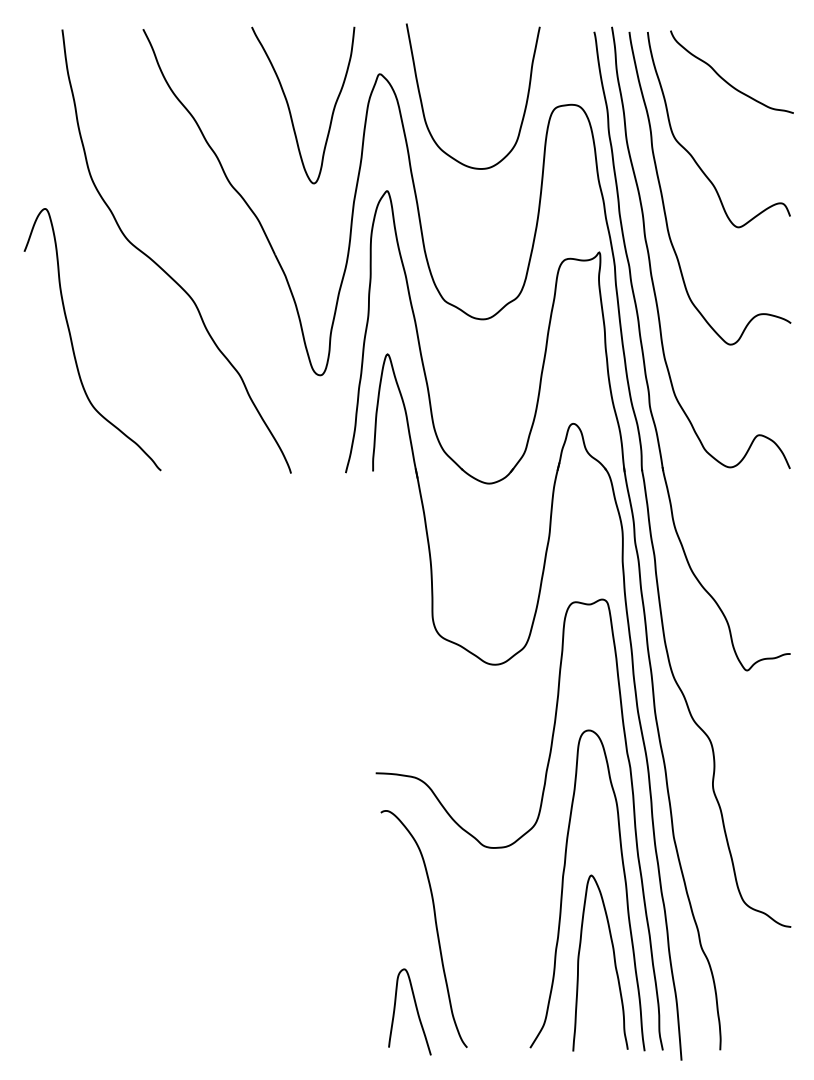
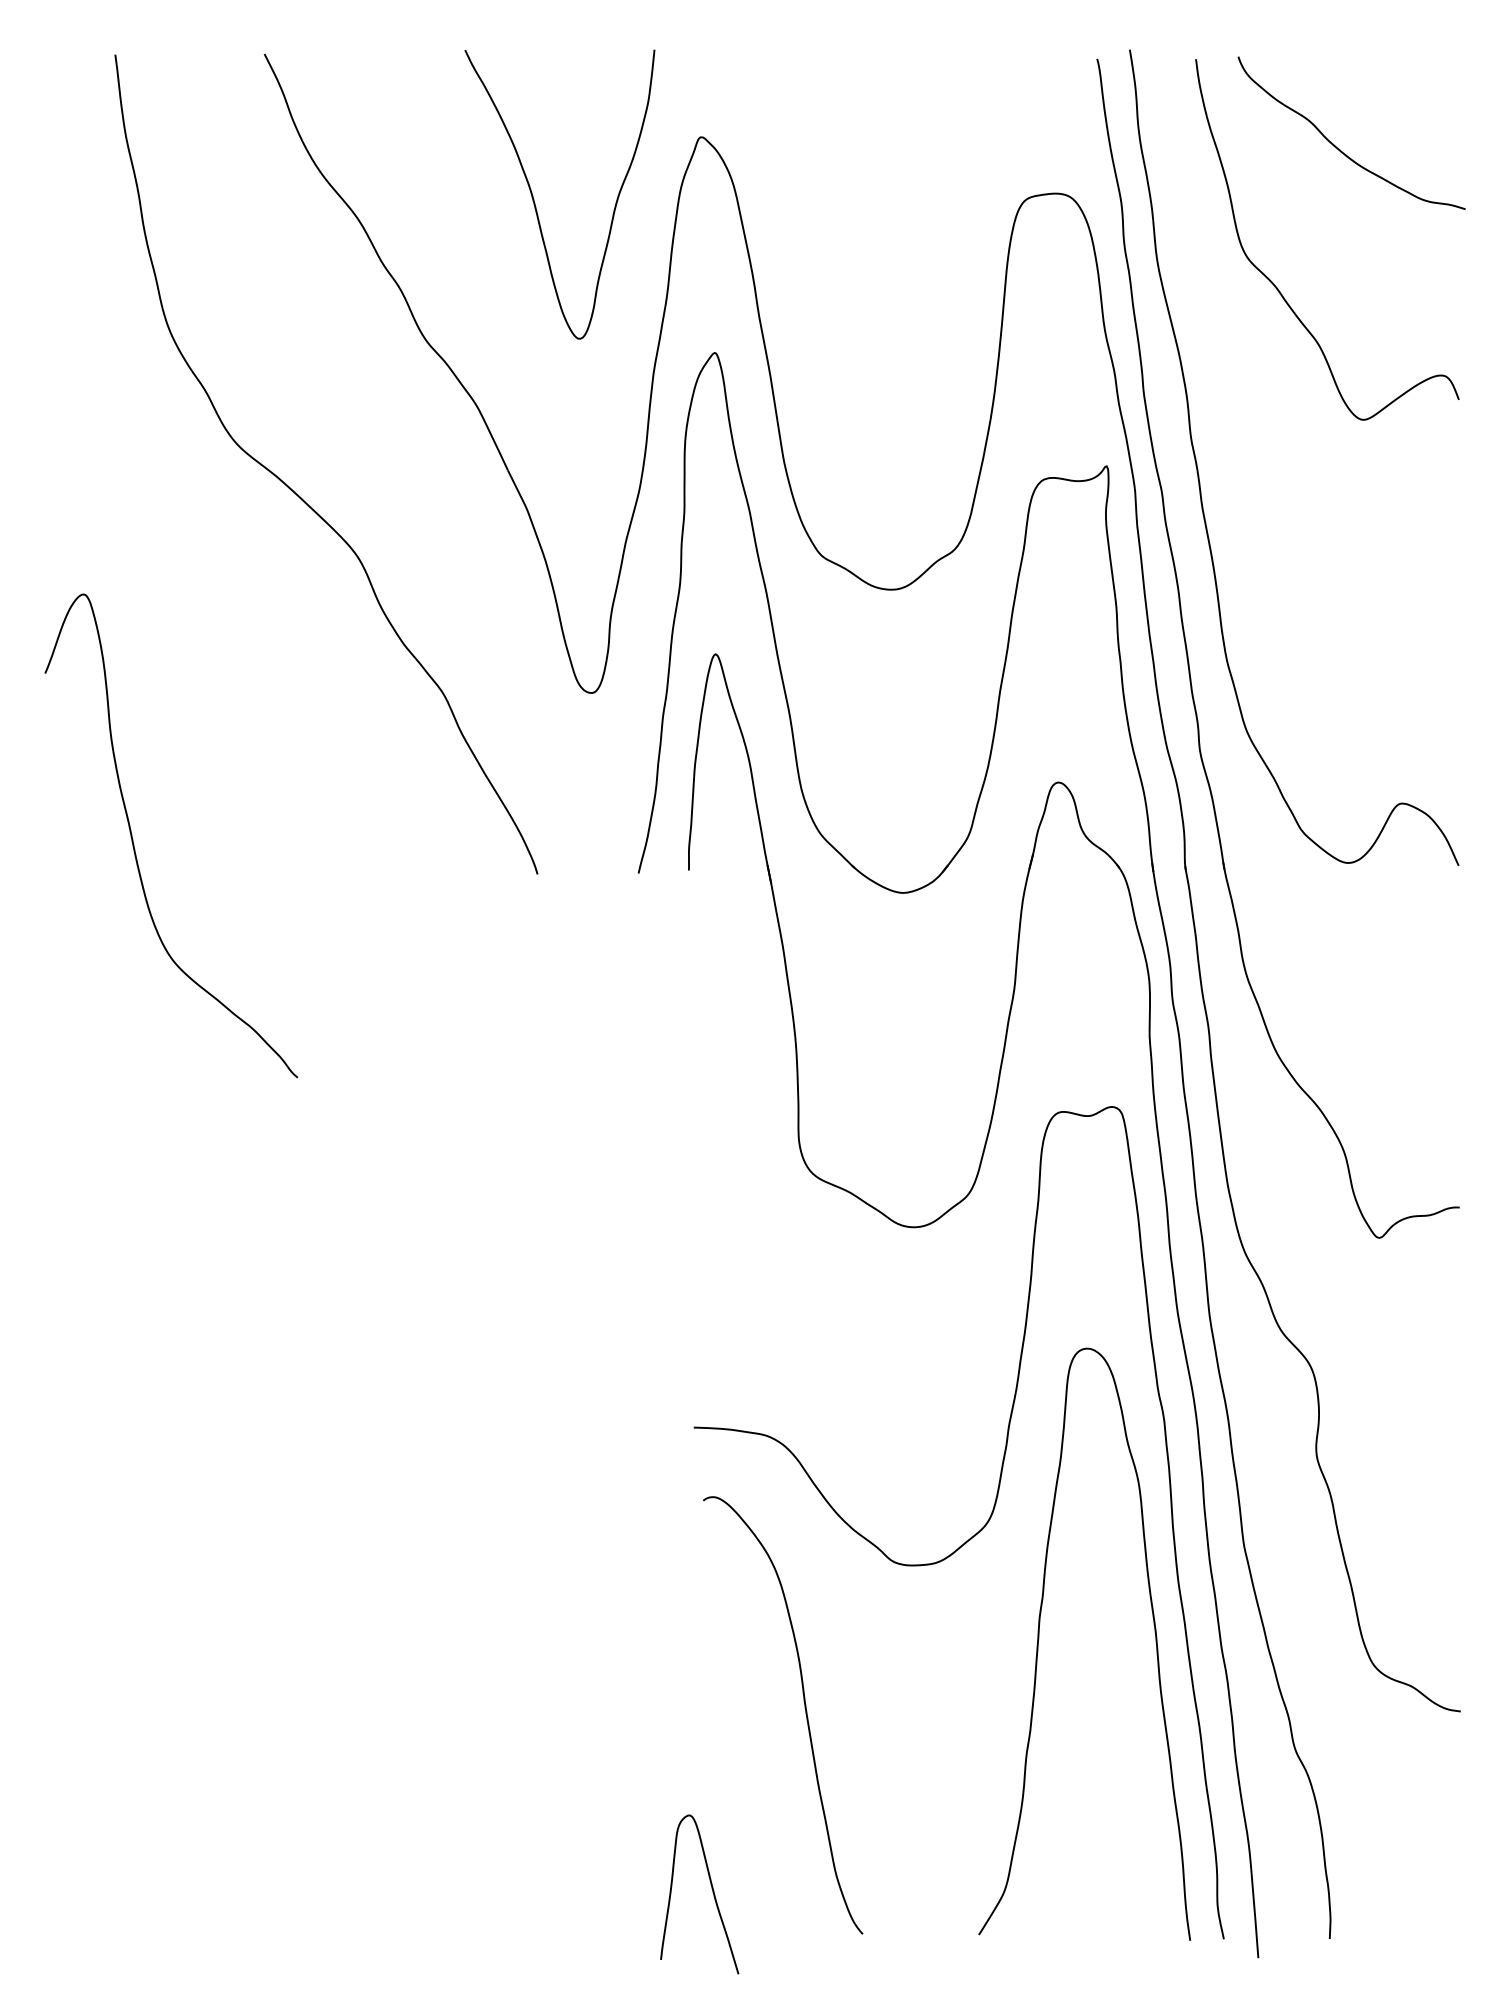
curve: (423, 106) -> (781, 196), removed
curve: (663, 197) -> (1224, 364), removed
curve: (73, 345) -> (135, 846), moved
curve: (613, 959) -> (1132, 1771), removed
curve: (415, 1008) -> (709, 1887), moved

